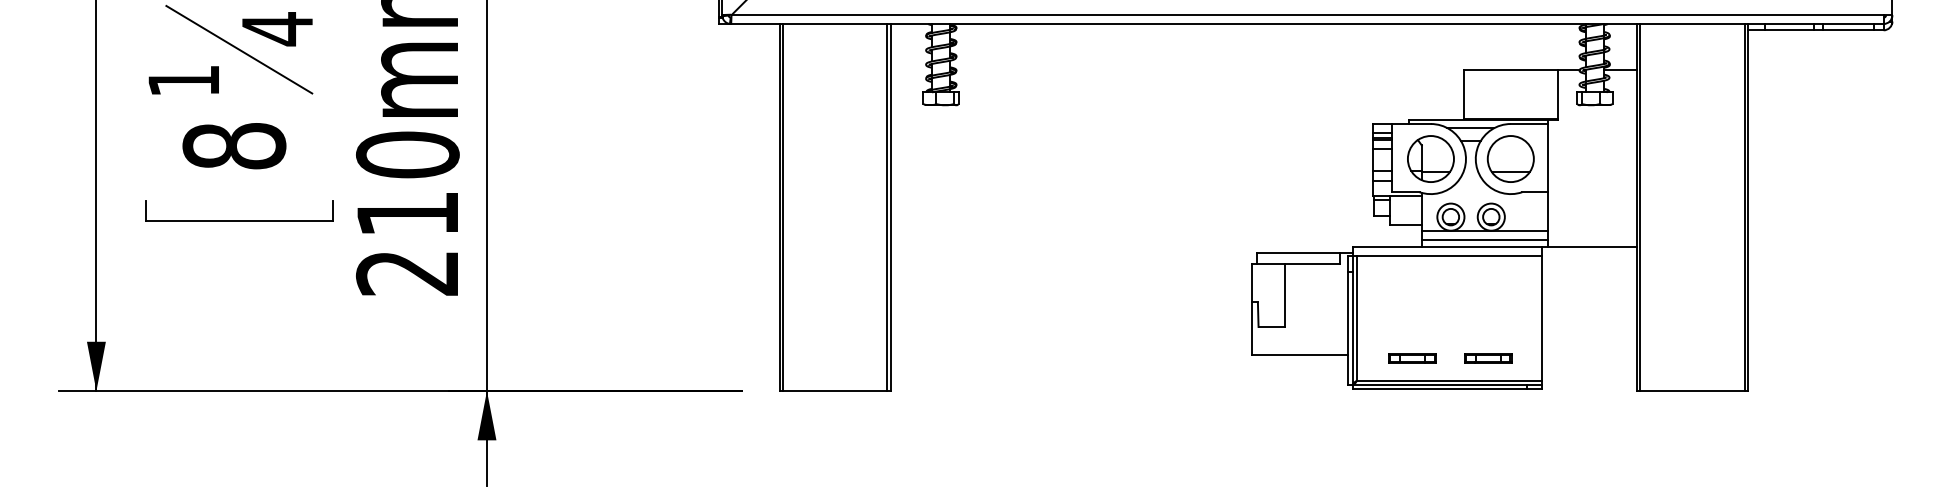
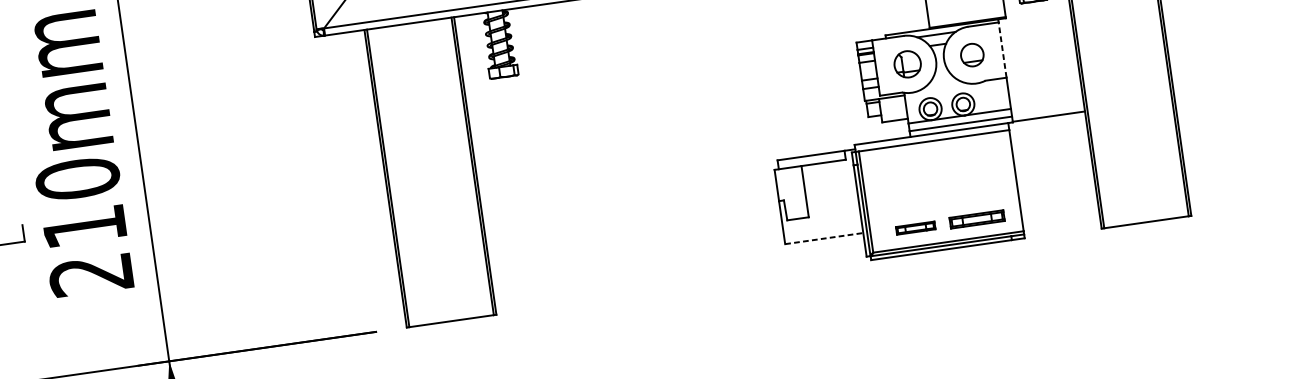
line: (1548, 157) -> (1002, 49), solid -> dashed
part: (1430, 158) -> (907, 63), size x0.7
part: (1510, 158) -> (972, 54), size x0.6
line: (1300, 355) -> (824, 238), solid -> dashed
part: (1488, 358) -> (977, 219), size x1.4

